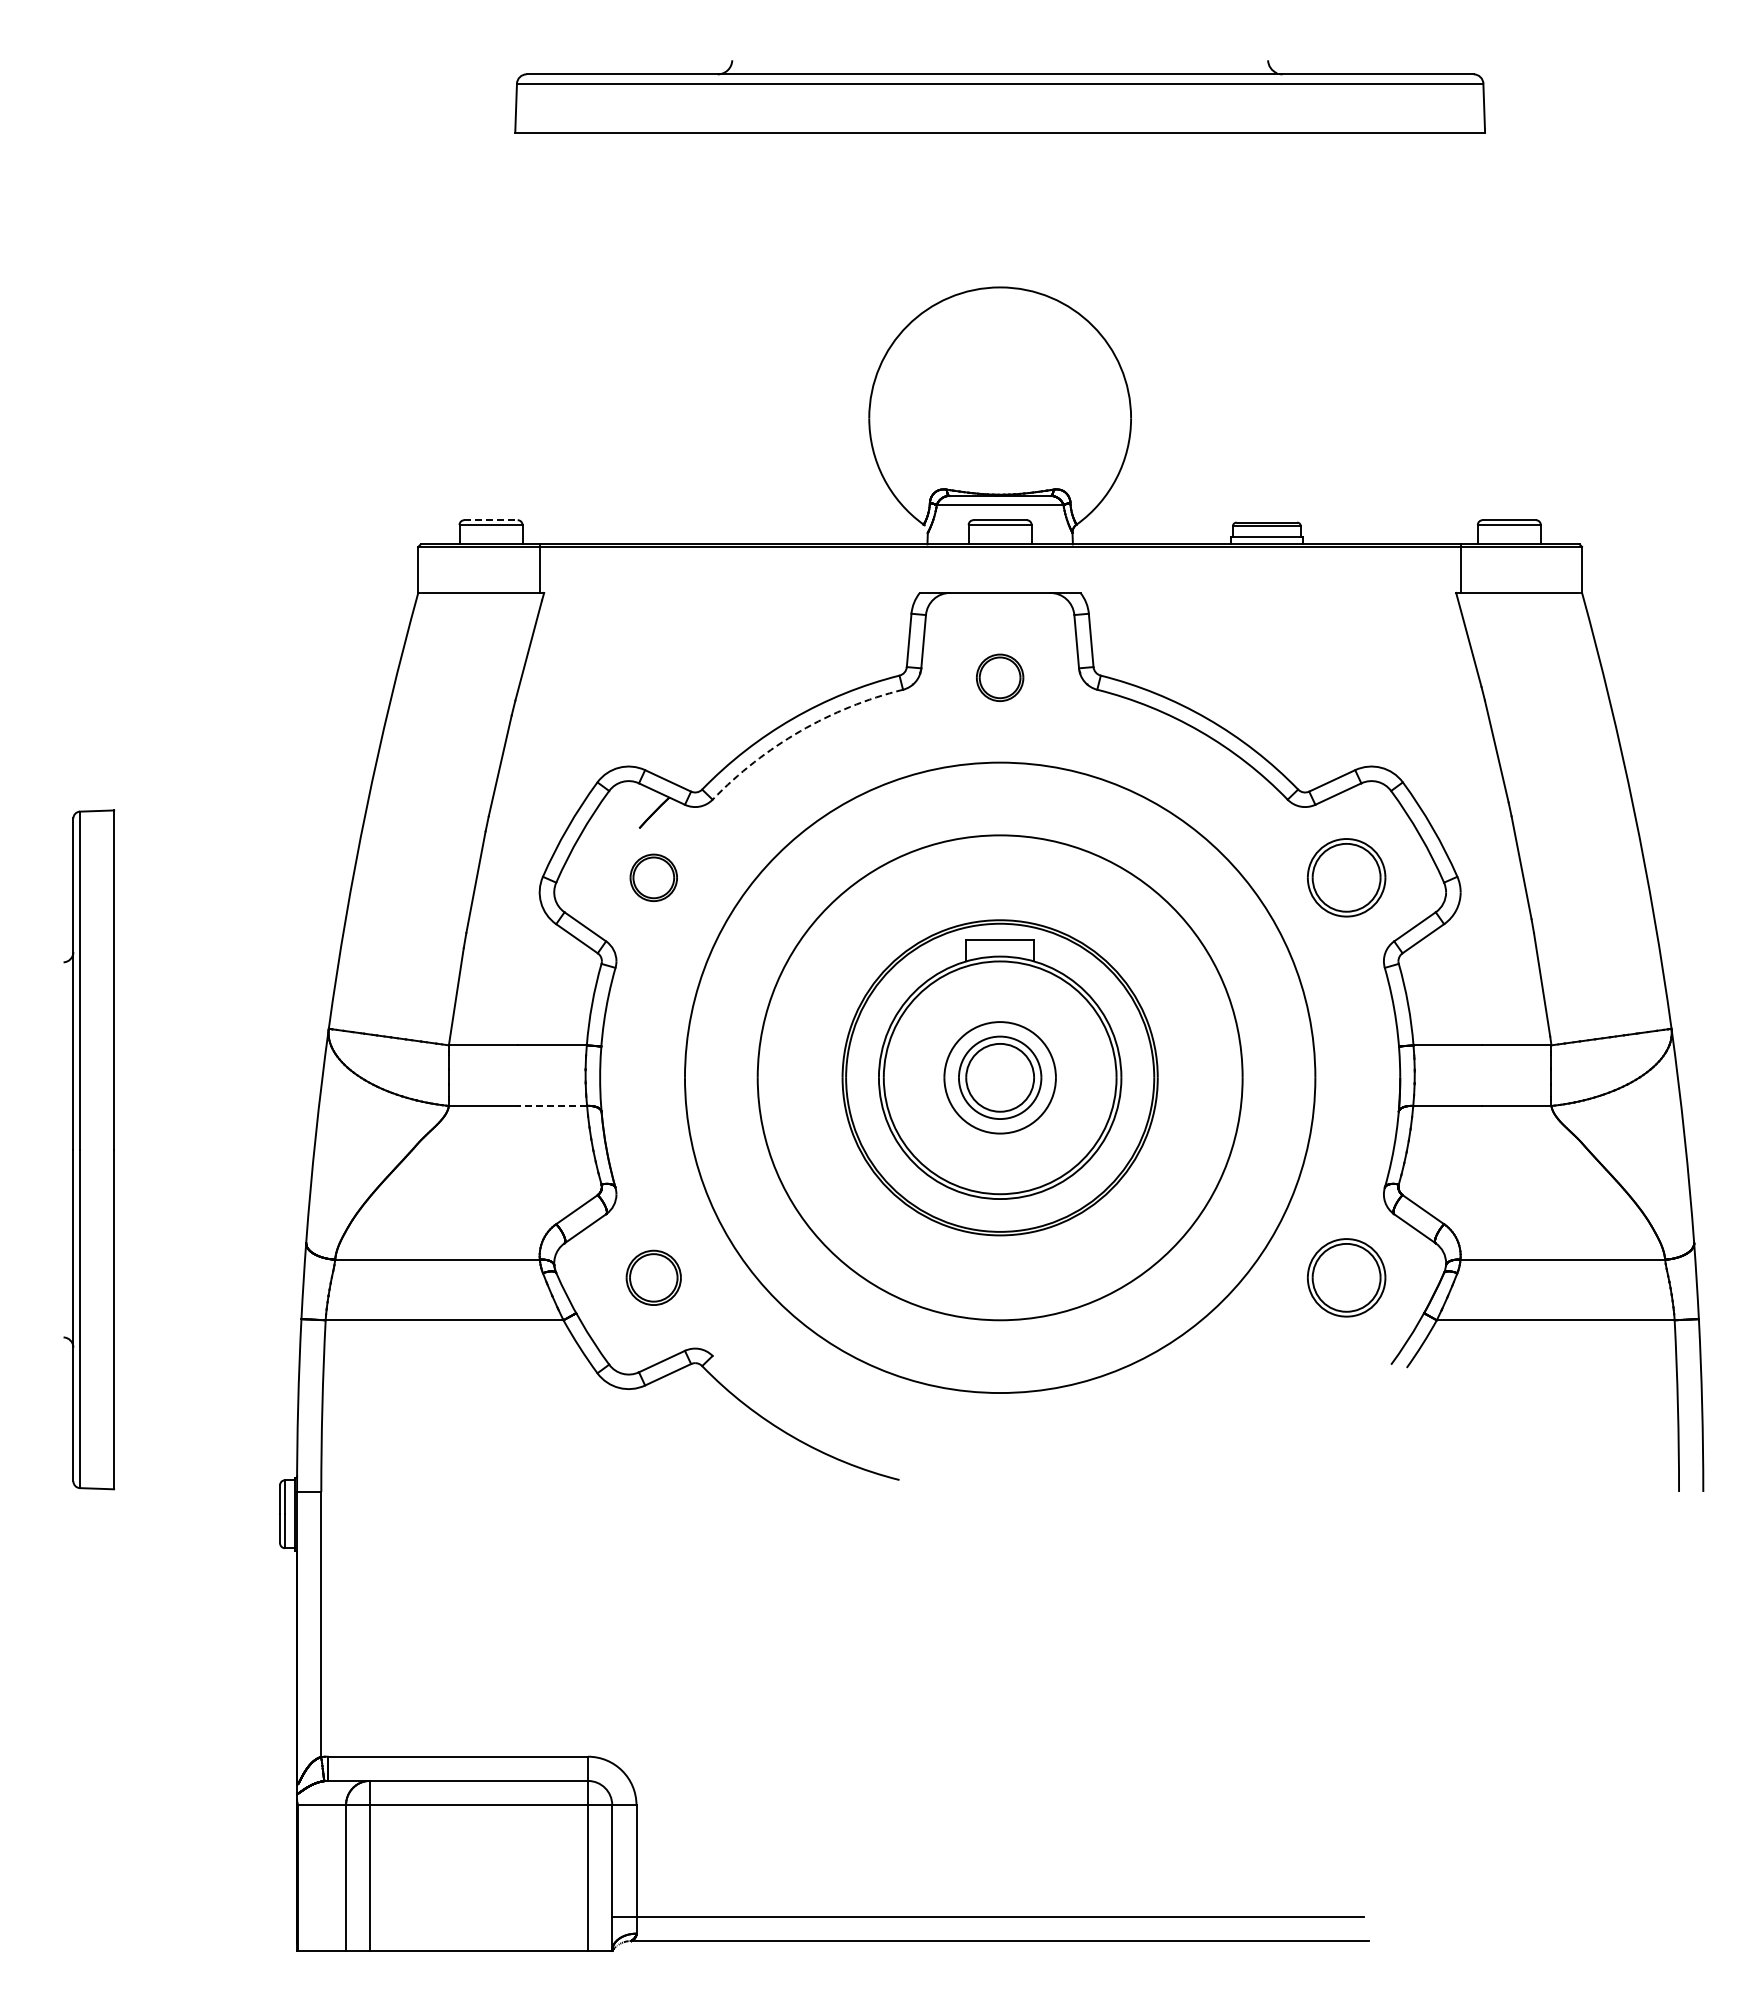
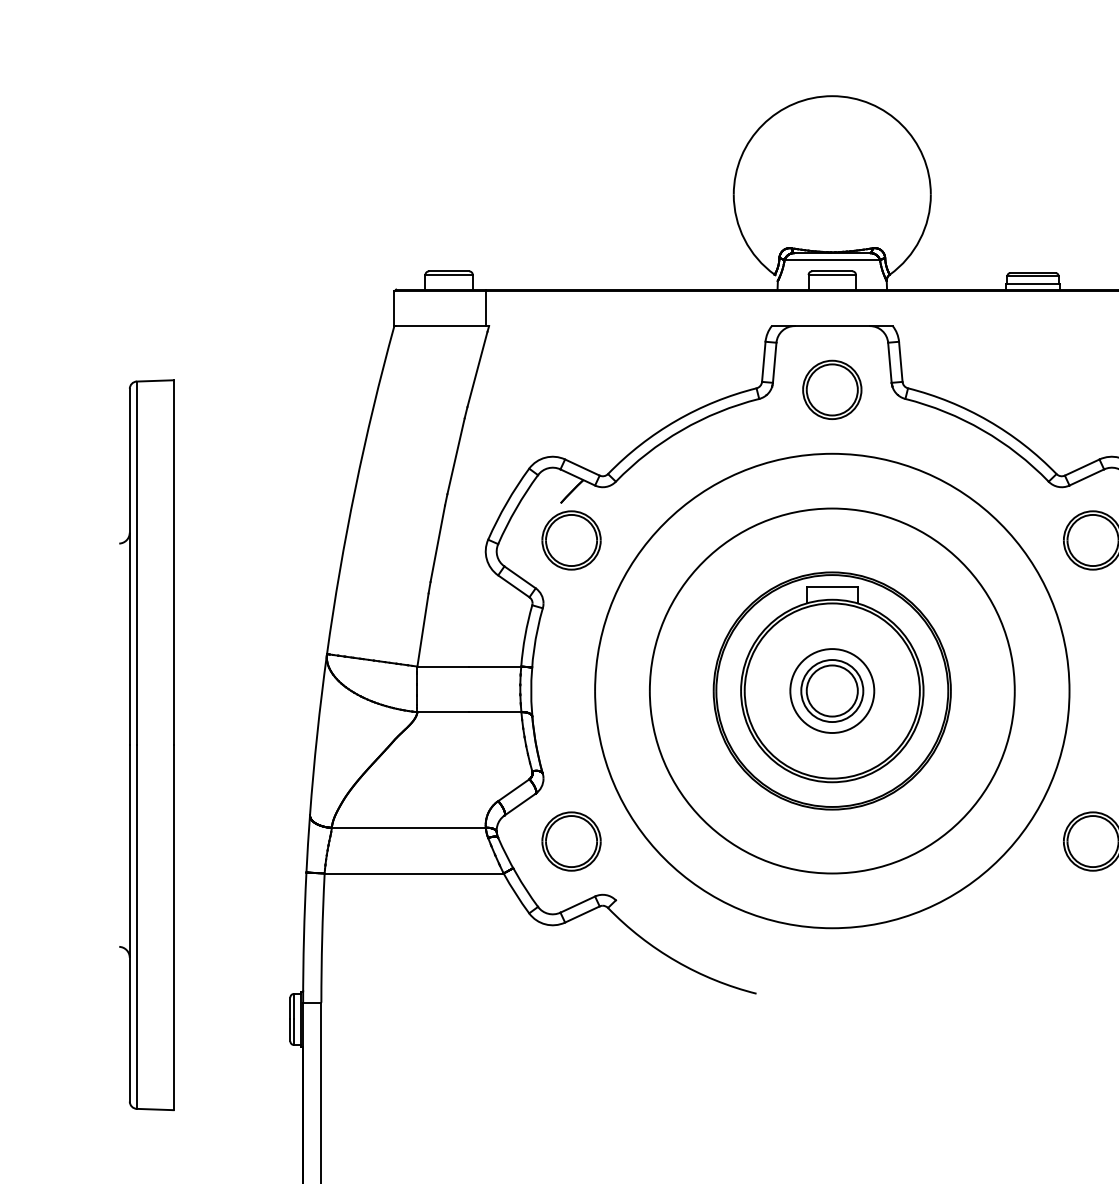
line: (491, 520) -> (449, 271), dashed -> solid
part: (999, 677) -> (831, 389), size x1.67
arc: (800, 731) -> (682, 430), dashed -> solid
part: (653, 877) -> (571, 540), size x1.67
line: (552, 1105) -> (495, 711), dashed -> solid
part: (88, 1149) -> (146, 744), size x1.43
part: (653, 1277) -> (571, 841), size x1.43

